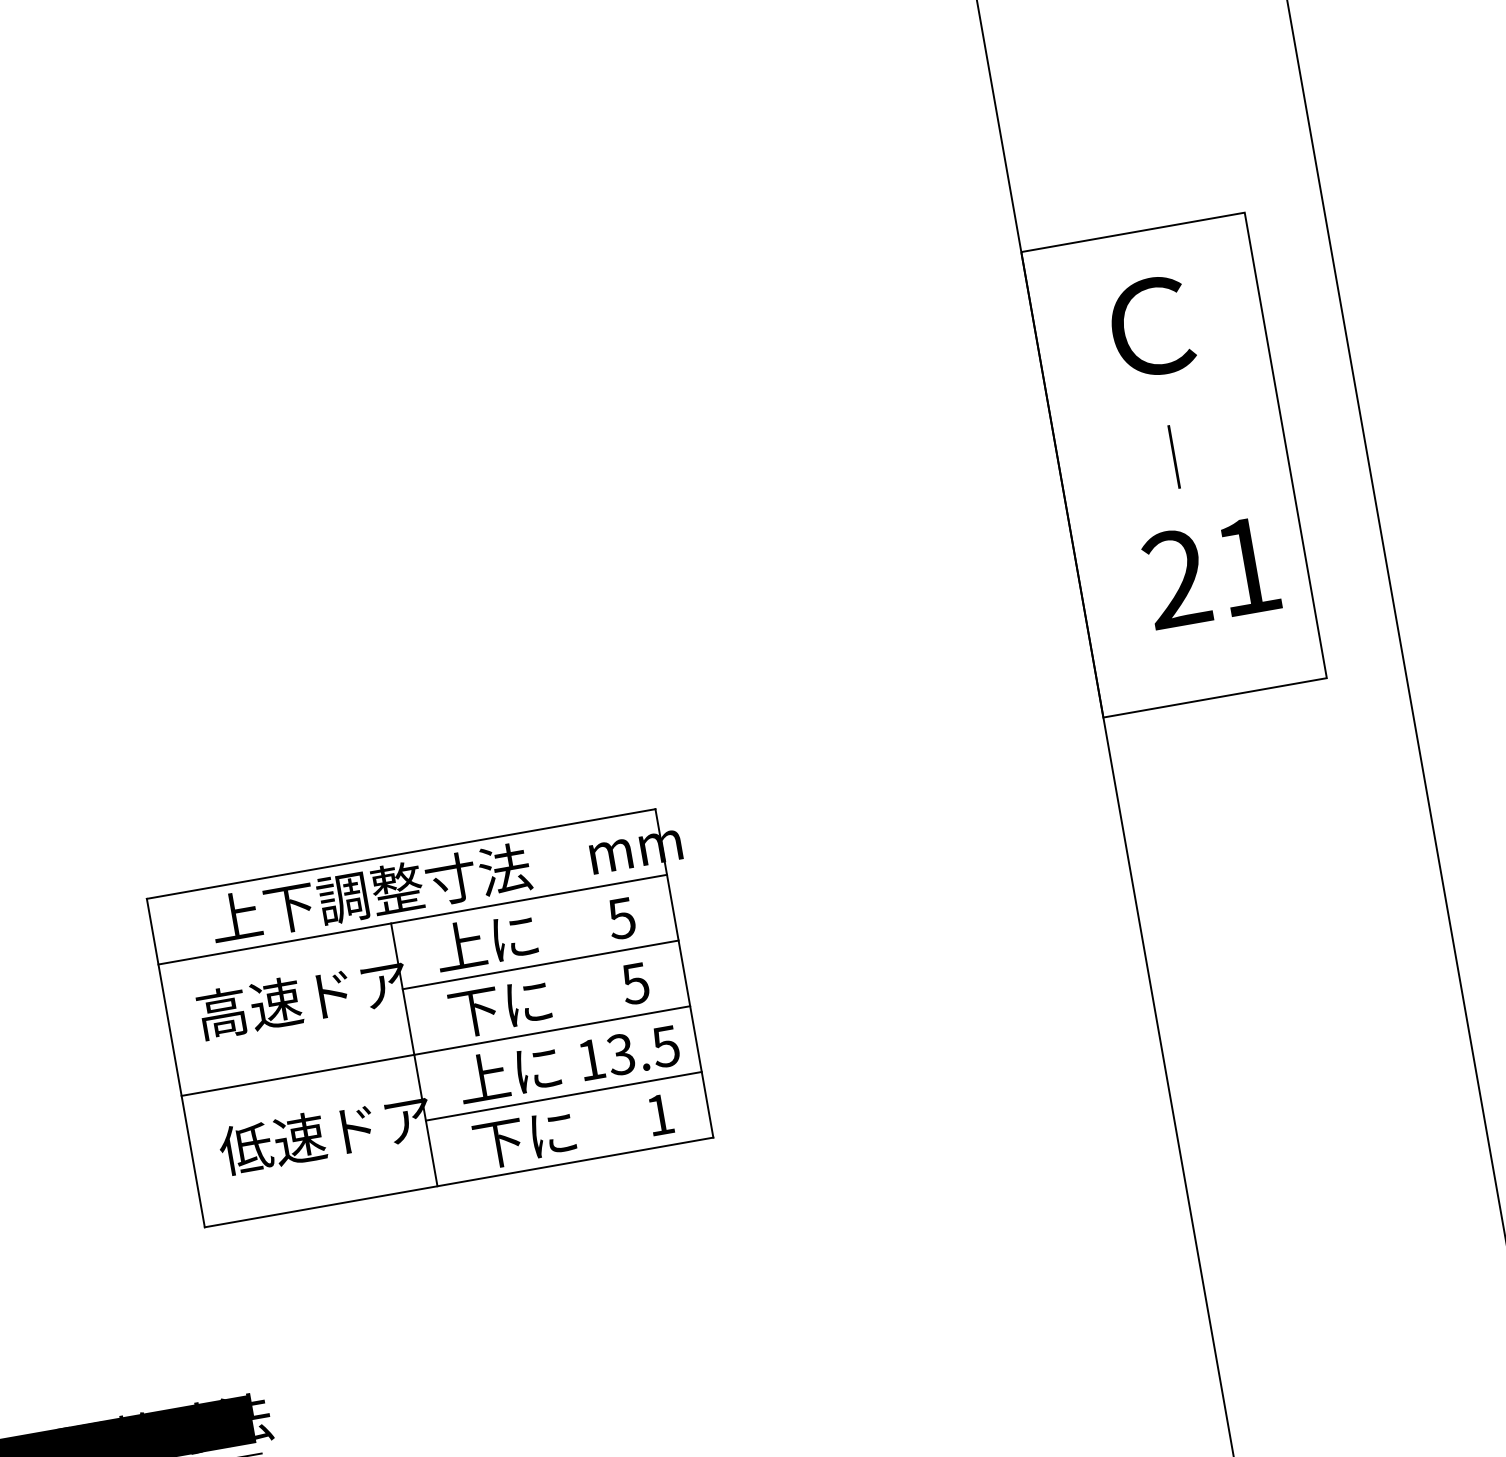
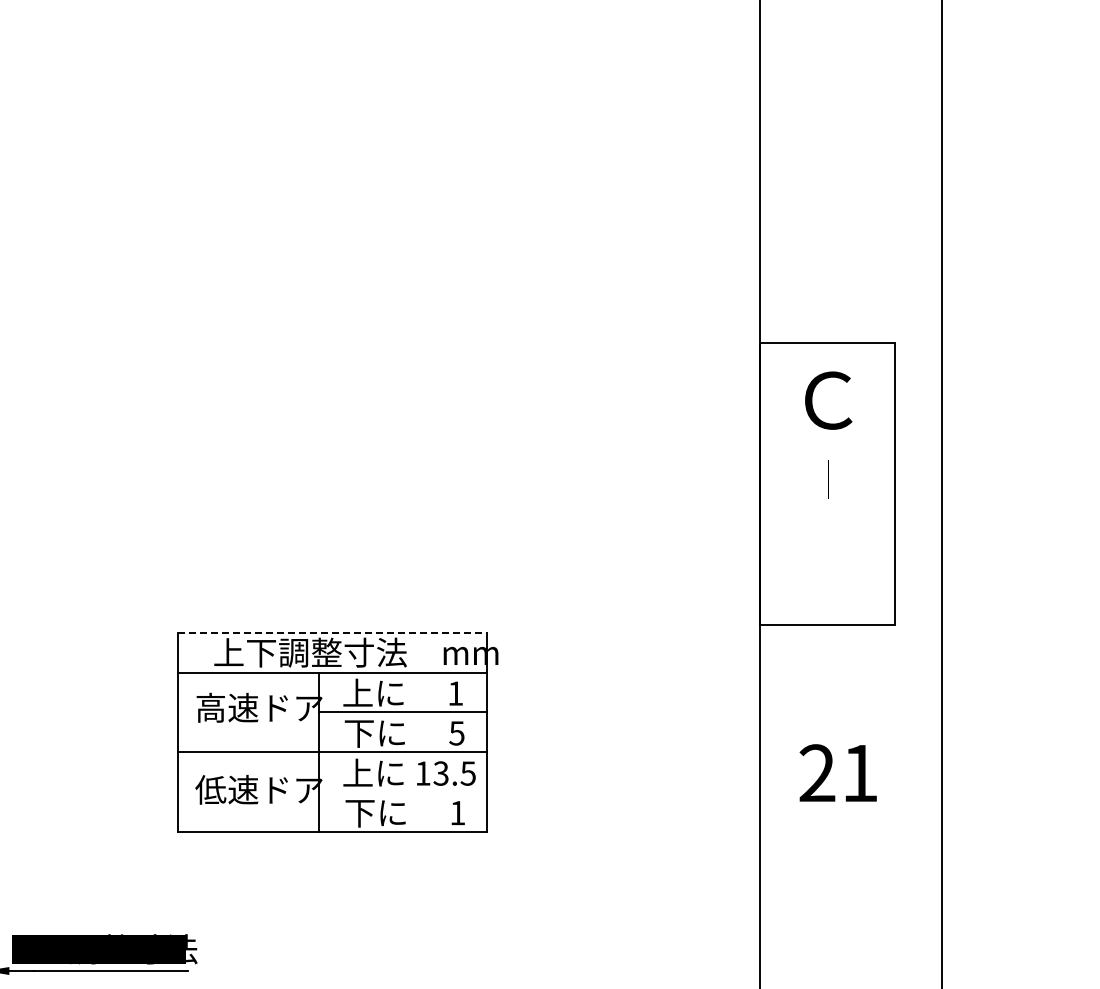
text: (1209, 571) -> (837, 772), moved
line: (402, 853) -> (333, 632), solid -> dashed
text: (621, 918) -> (455, 693), 5 -> 1
line: (562, 1096) -> (402, 792), removed

